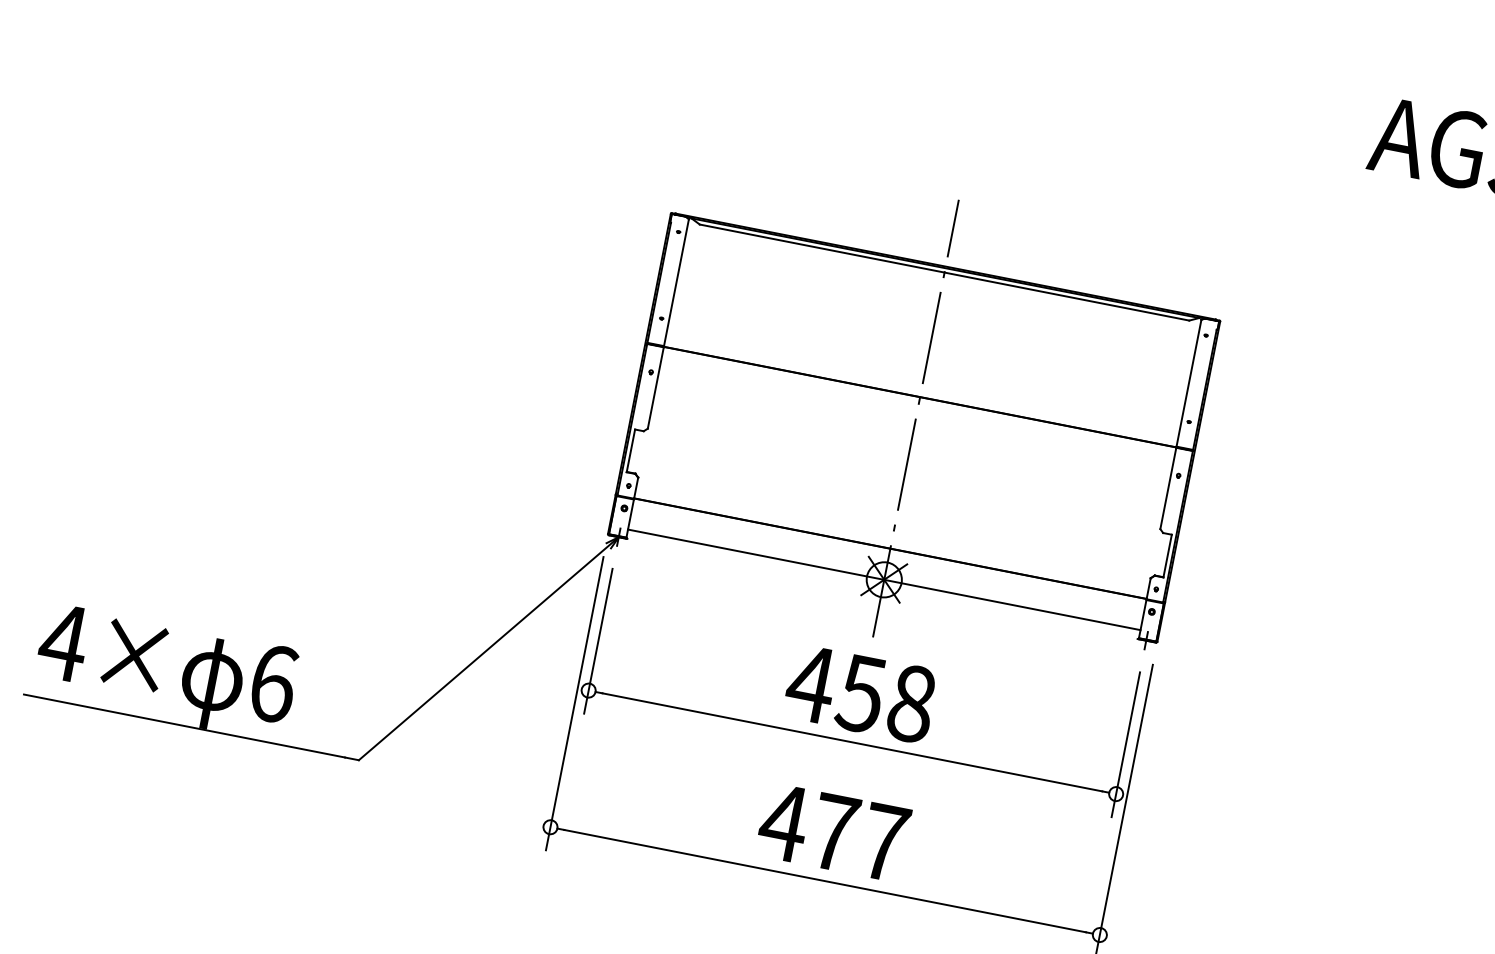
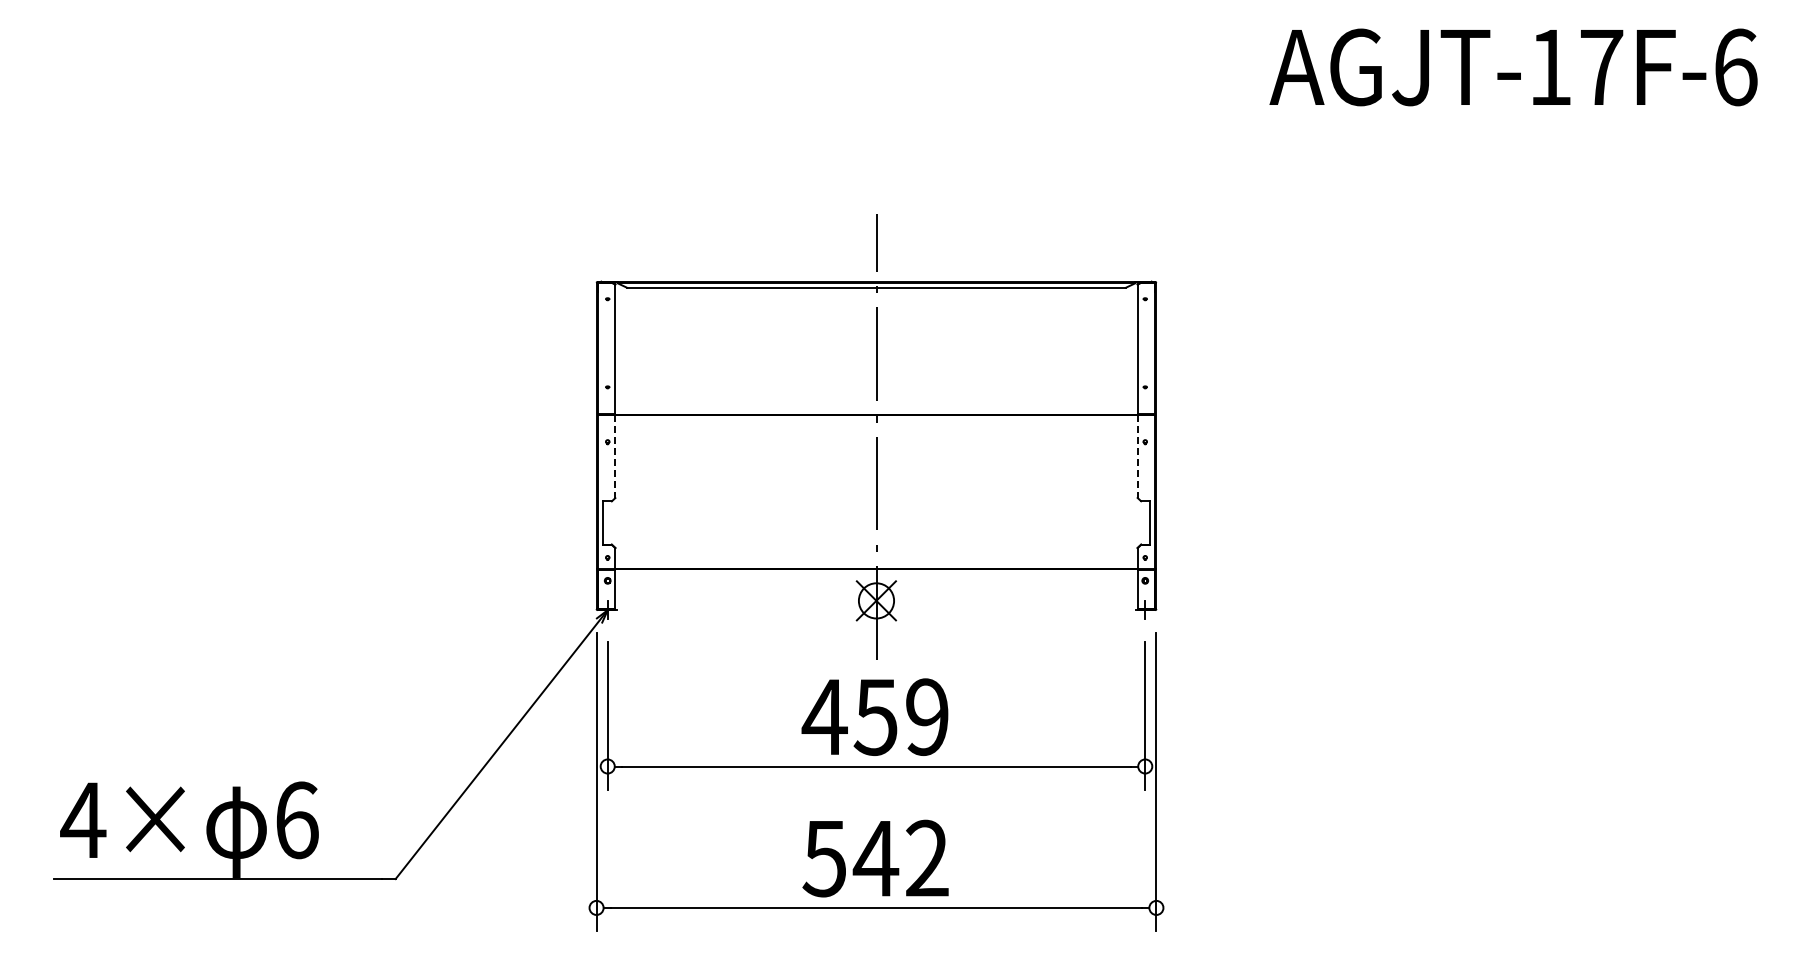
line: (655, 388) -> (615, 457), solid -> dashed
line: (1168, 489) -> (1137, 457), solid -> dashed
line: (884, 579) -> (876, 600), removed
text: (912, 703) -> (927, 716), 458 -> 459
text: (832, 832) -> (874, 858), 477 -> 542

